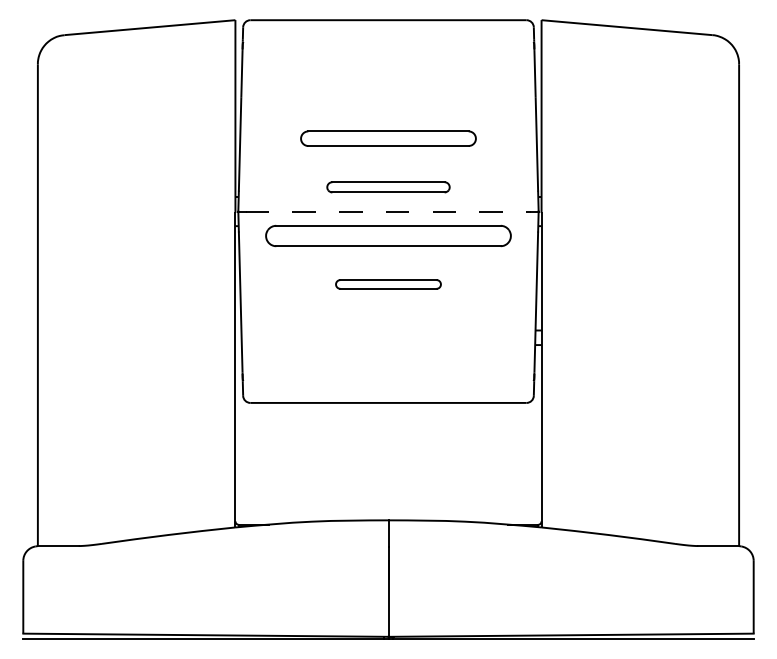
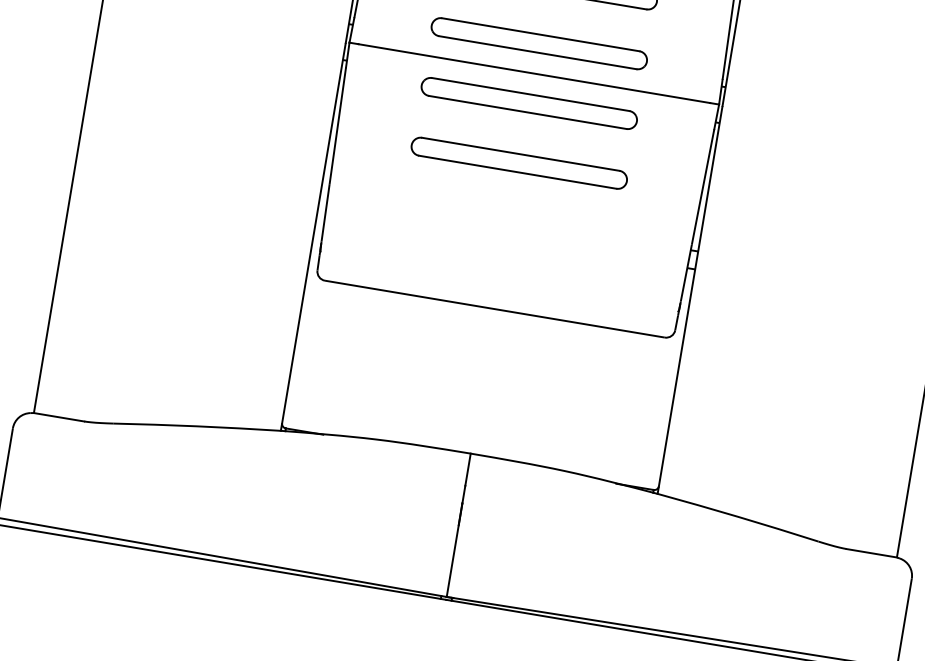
part: (388, 187) -> (539, 43), size x1.43
line: (388, 211) -> (534, 73), dashed -> solid
part: (388, 235) -> (529, 103), size x0.71
part: (388, 284) -> (519, 163), size x1.67

